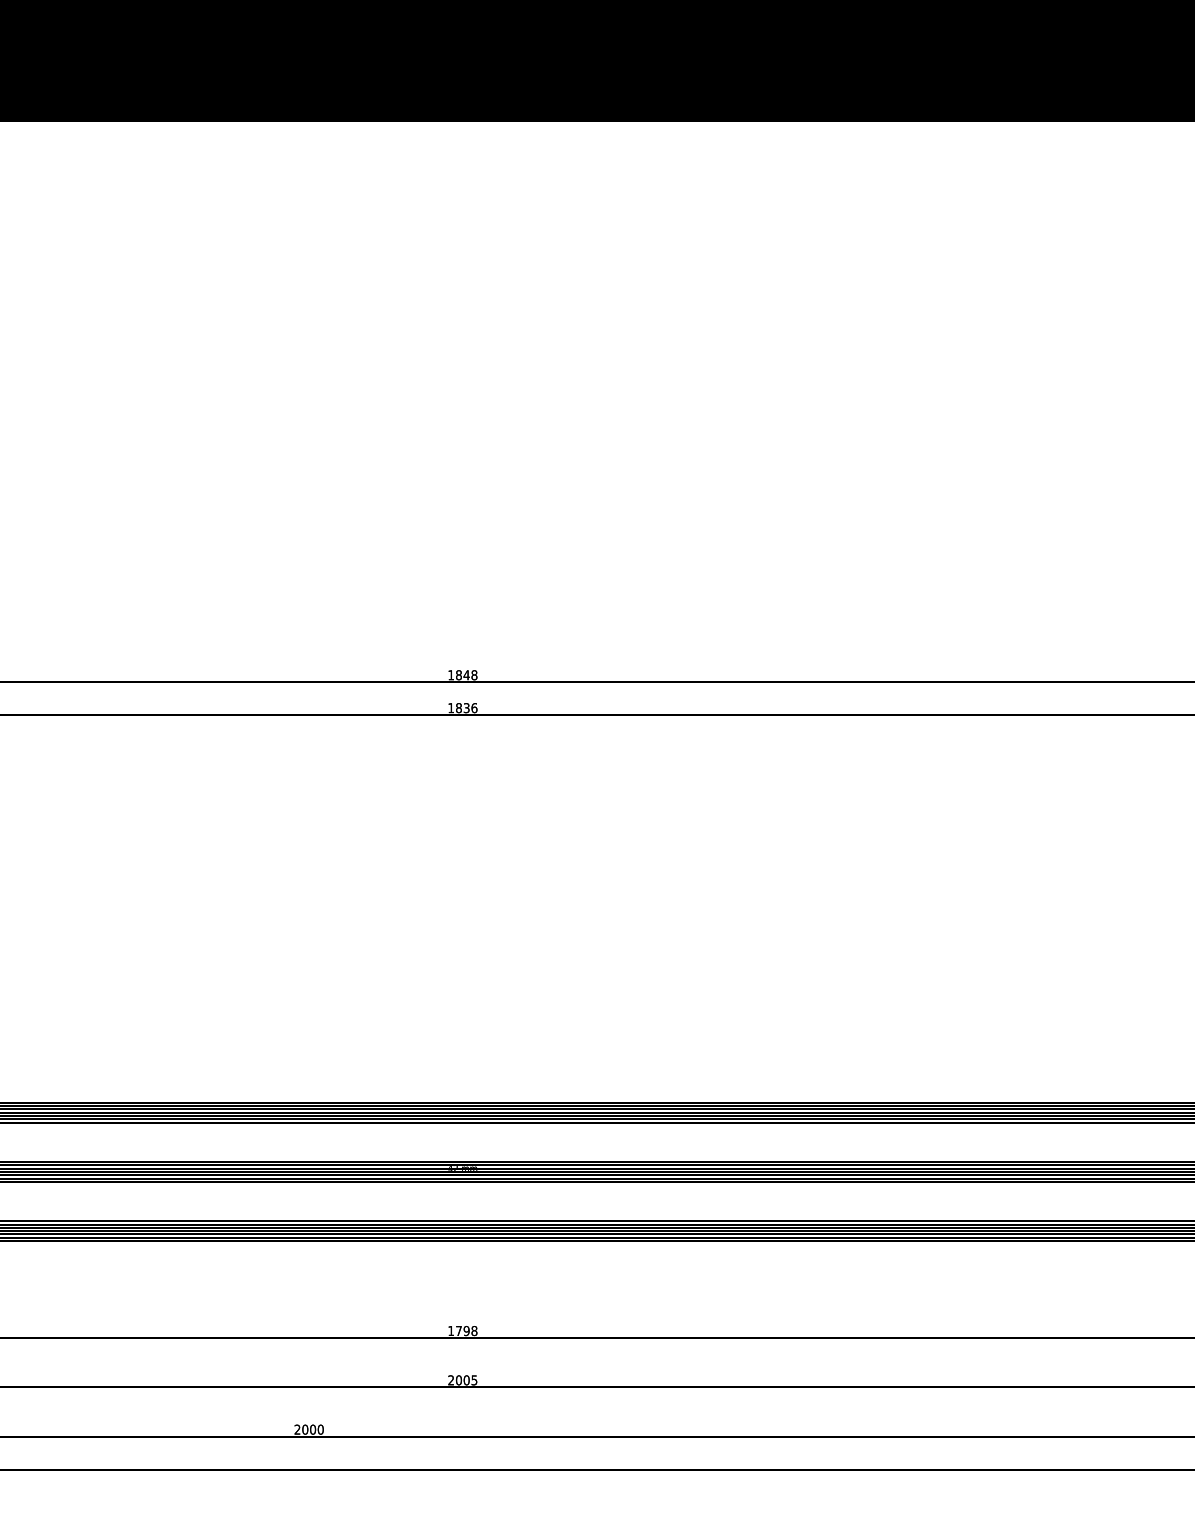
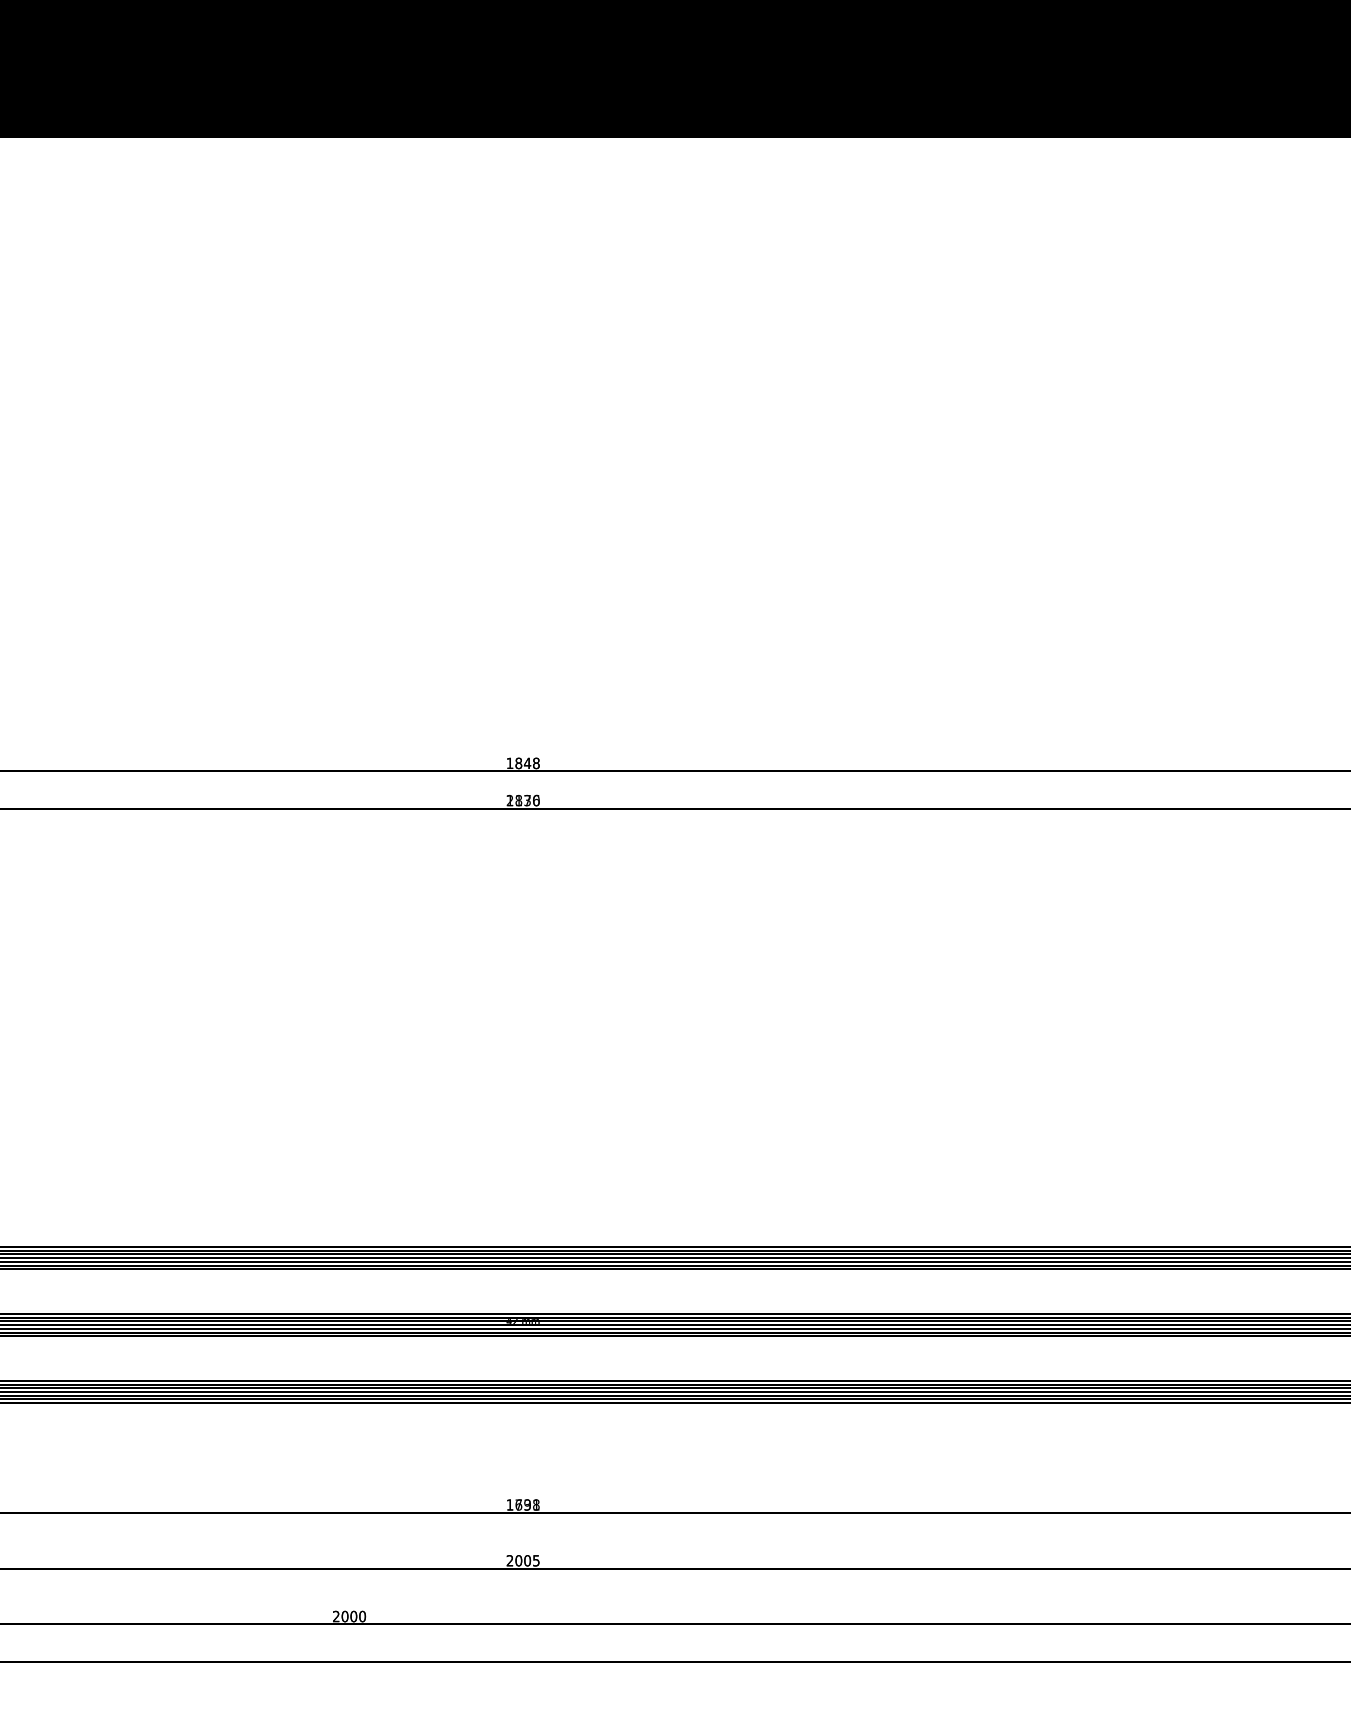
text: (462, 708) -> (522, 800), 1836 -> 2170
text: (466, 1330) -> (527, 1504), 1798 -> 1631

